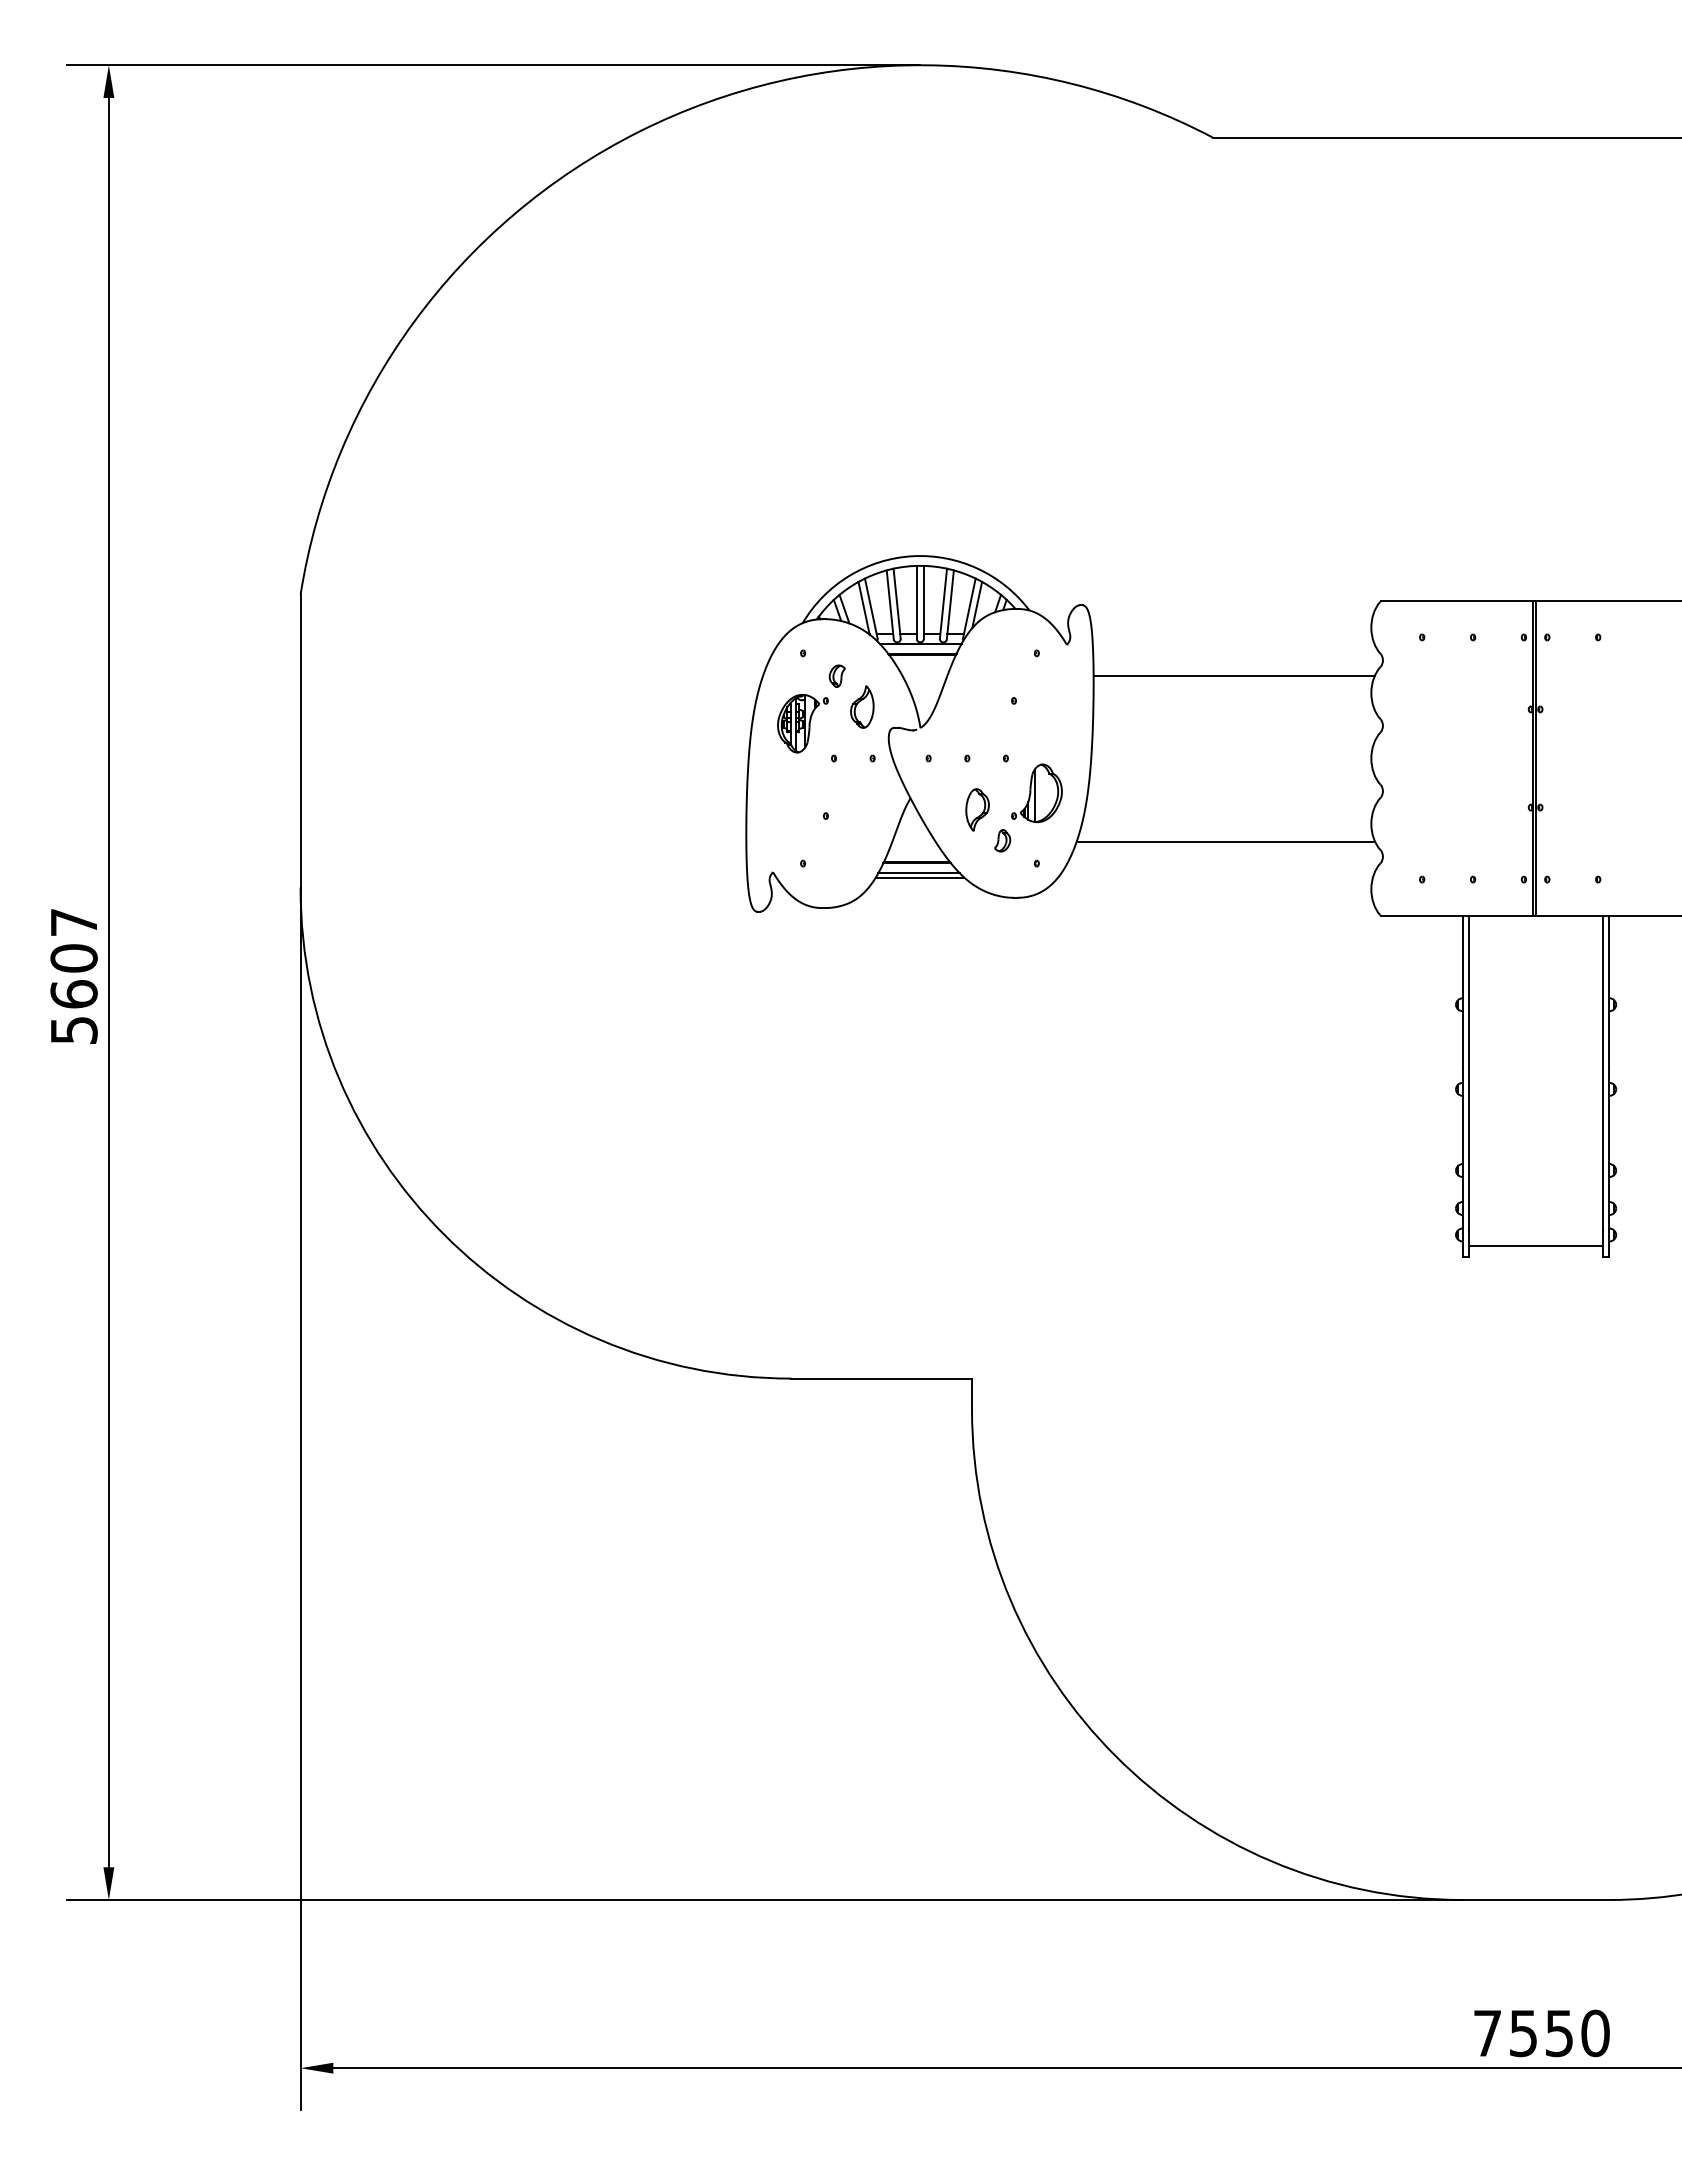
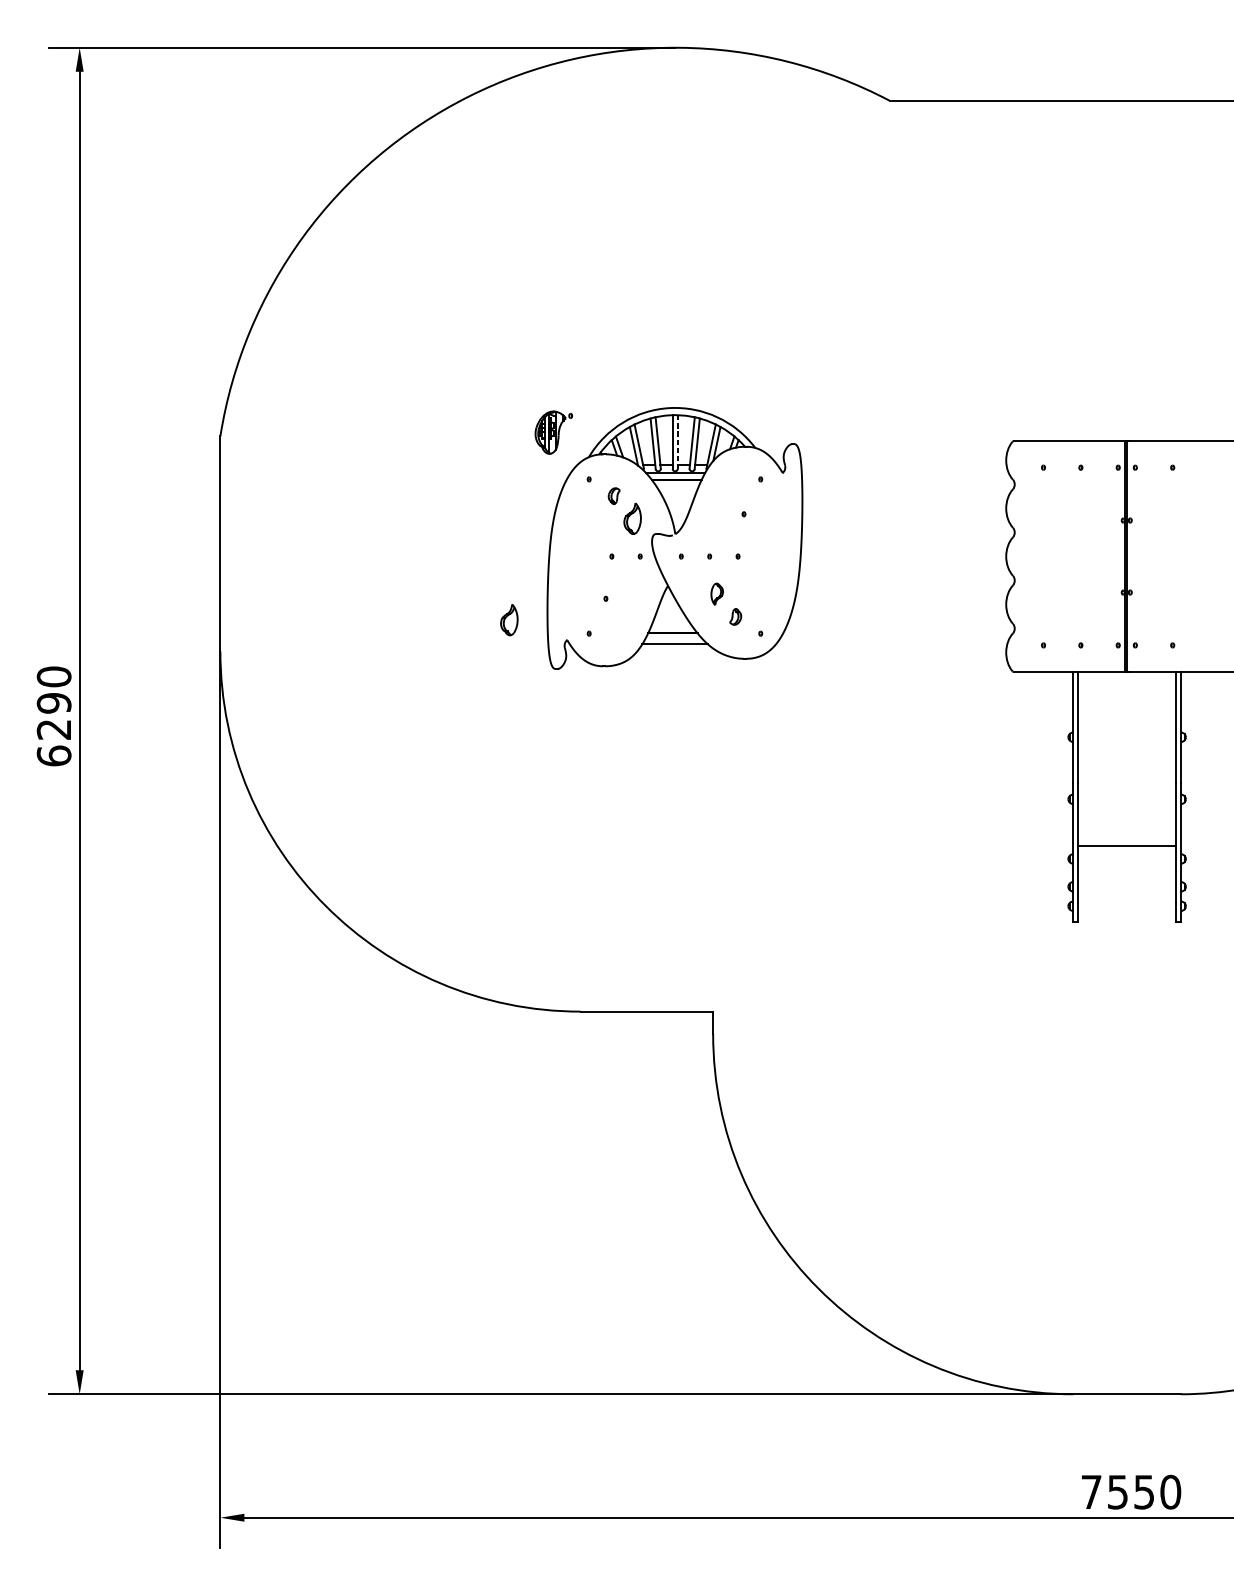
line: (923, 602) -> (677, 442), solid -> dashed
line: (1233, 676) -> (905, 496), removed
part: (802, 723) -> (553, 432), moved
part: (1036, 793) -> (760, 582), removed
part: (977, 809) -> (717, 593), size x0.7
line: (1225, 841) -> (899, 617), removed
part: (694, 844) -> (509, 619), added
line: (918, 873) -> (673, 640), removed
text: (73, 976) -> (53, 716), 5607 -> 6290
line: (1536, 1245) -> (1127, 845), moved

